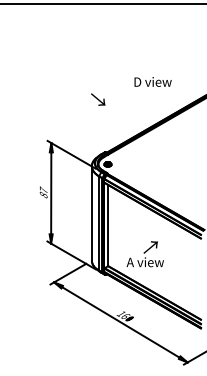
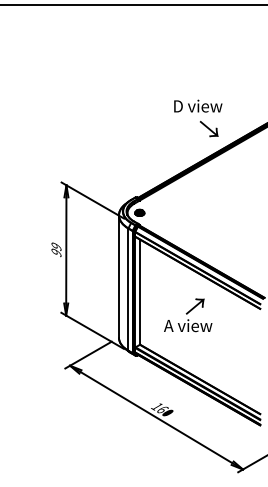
text: (98, 99) -> (209, 128), moved
text: (43, 192) -> (56, 249), 87 -> 99
text: (145, 254) -> (188, 315), moved

